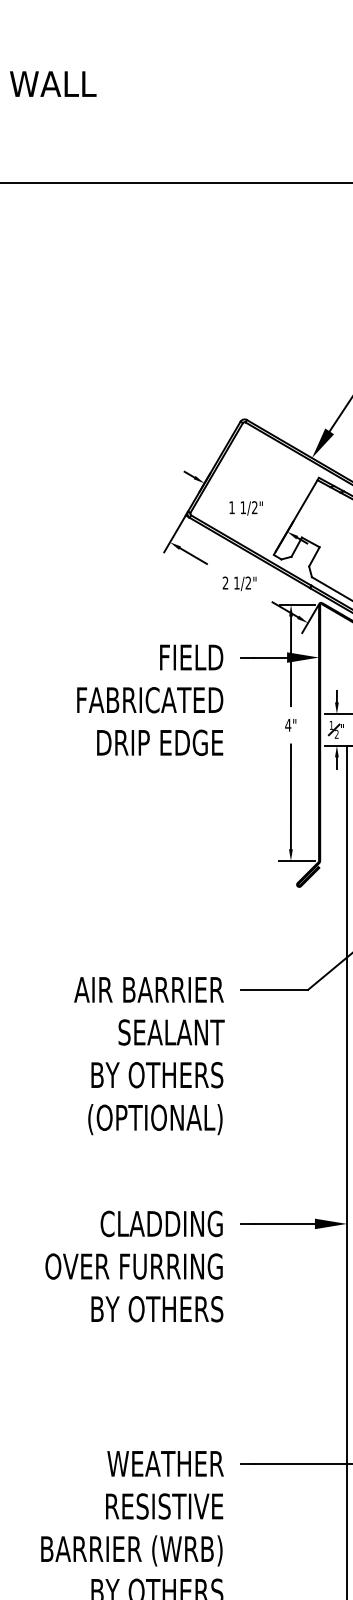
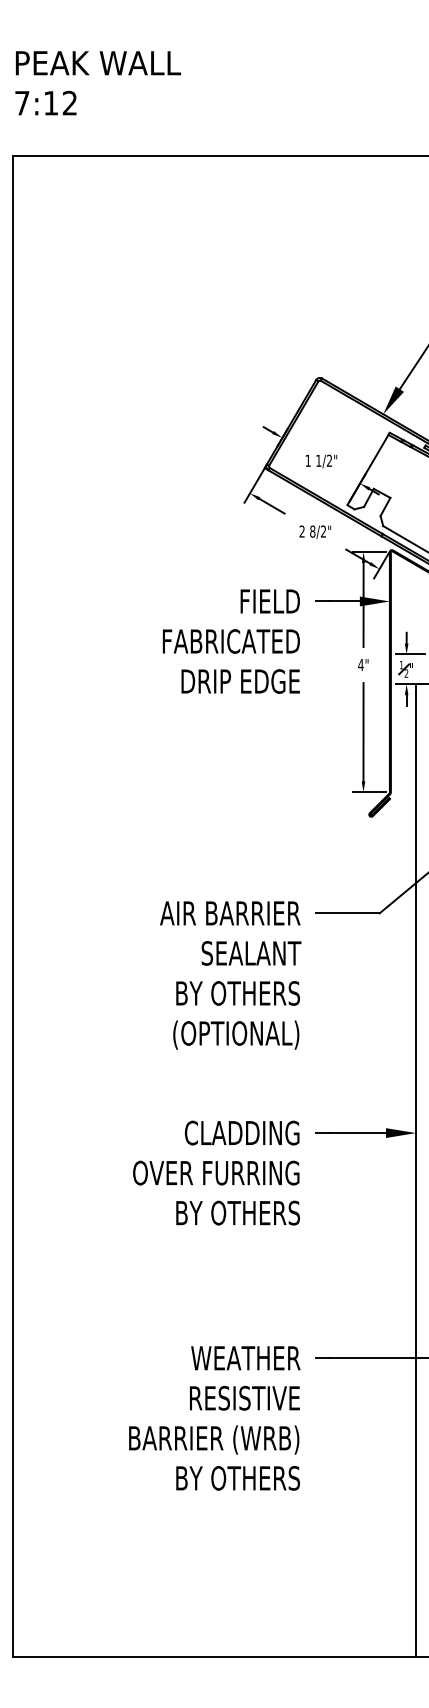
text: (236, 582) -> (312, 531), 1/2" -> 8/2"

